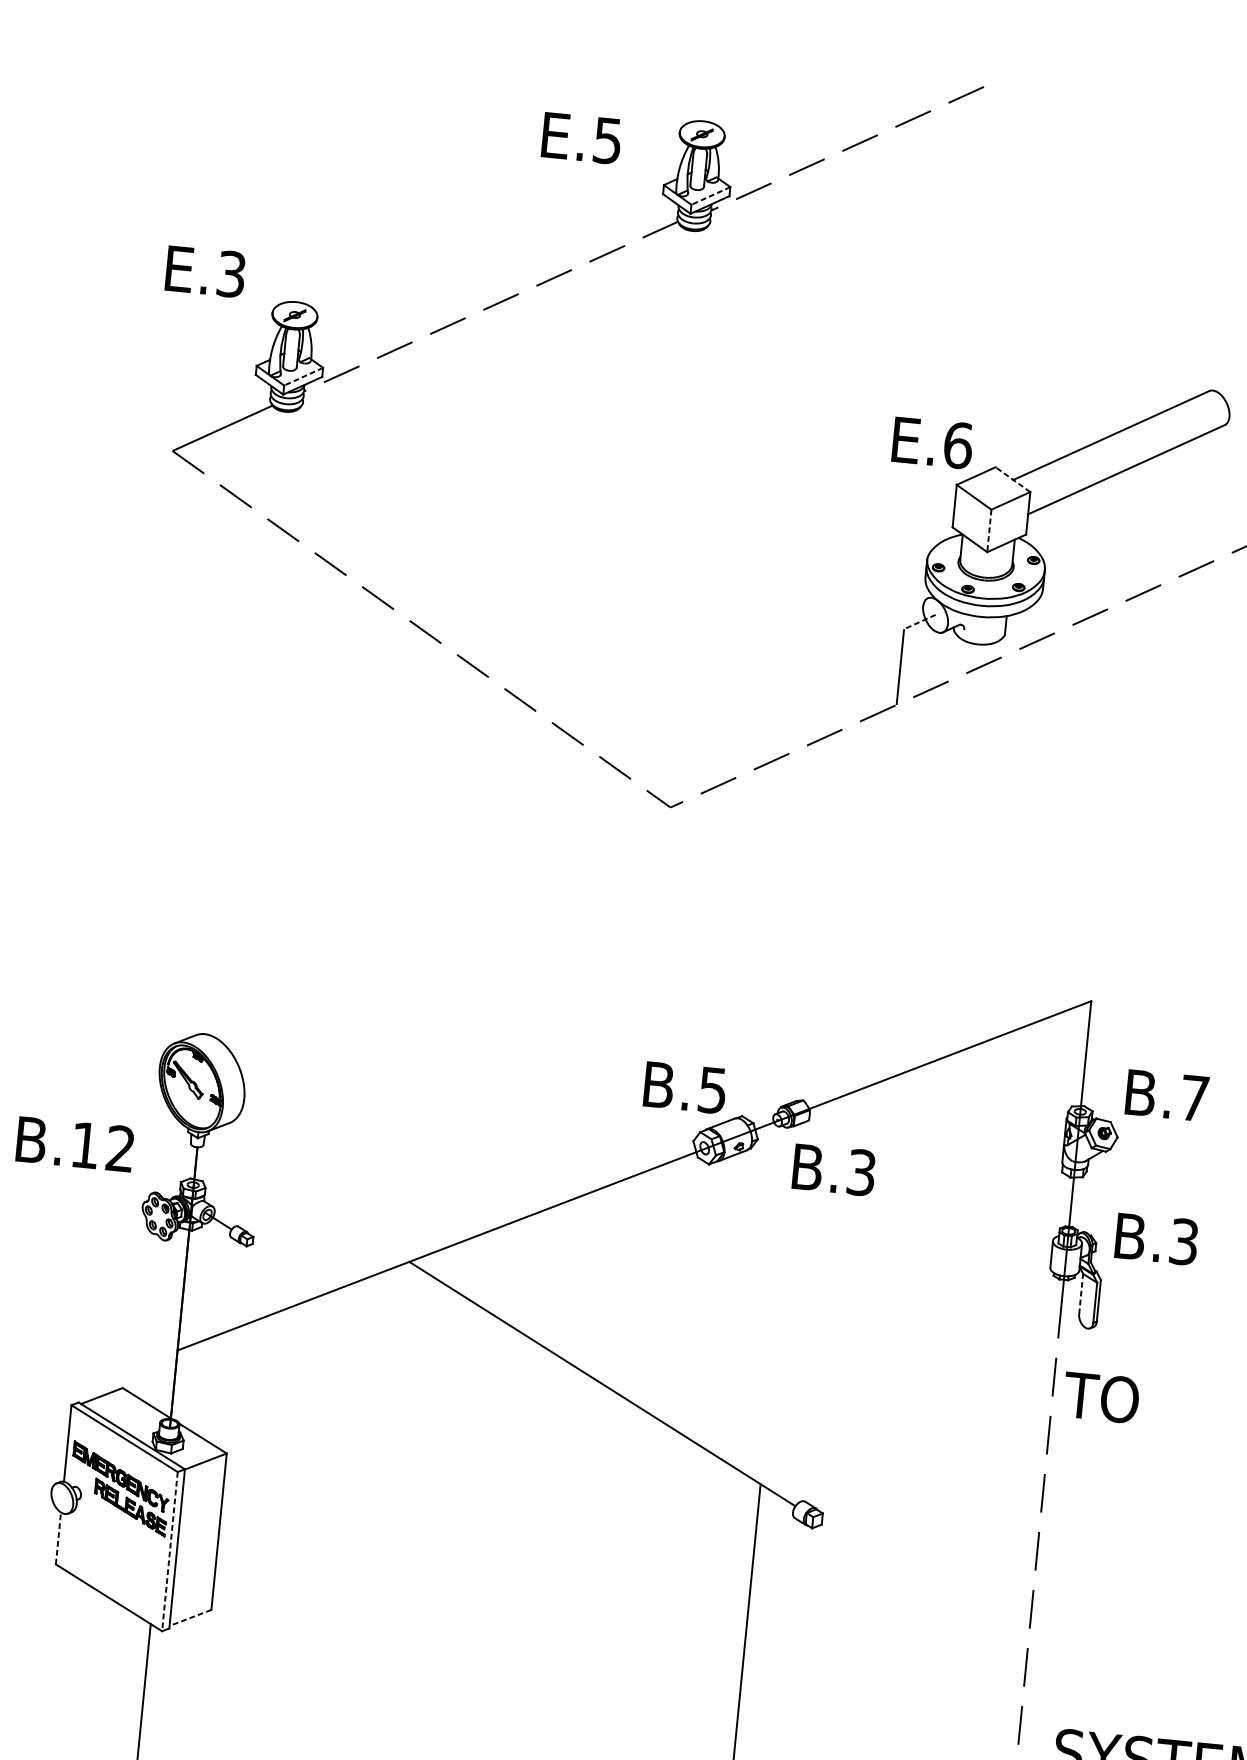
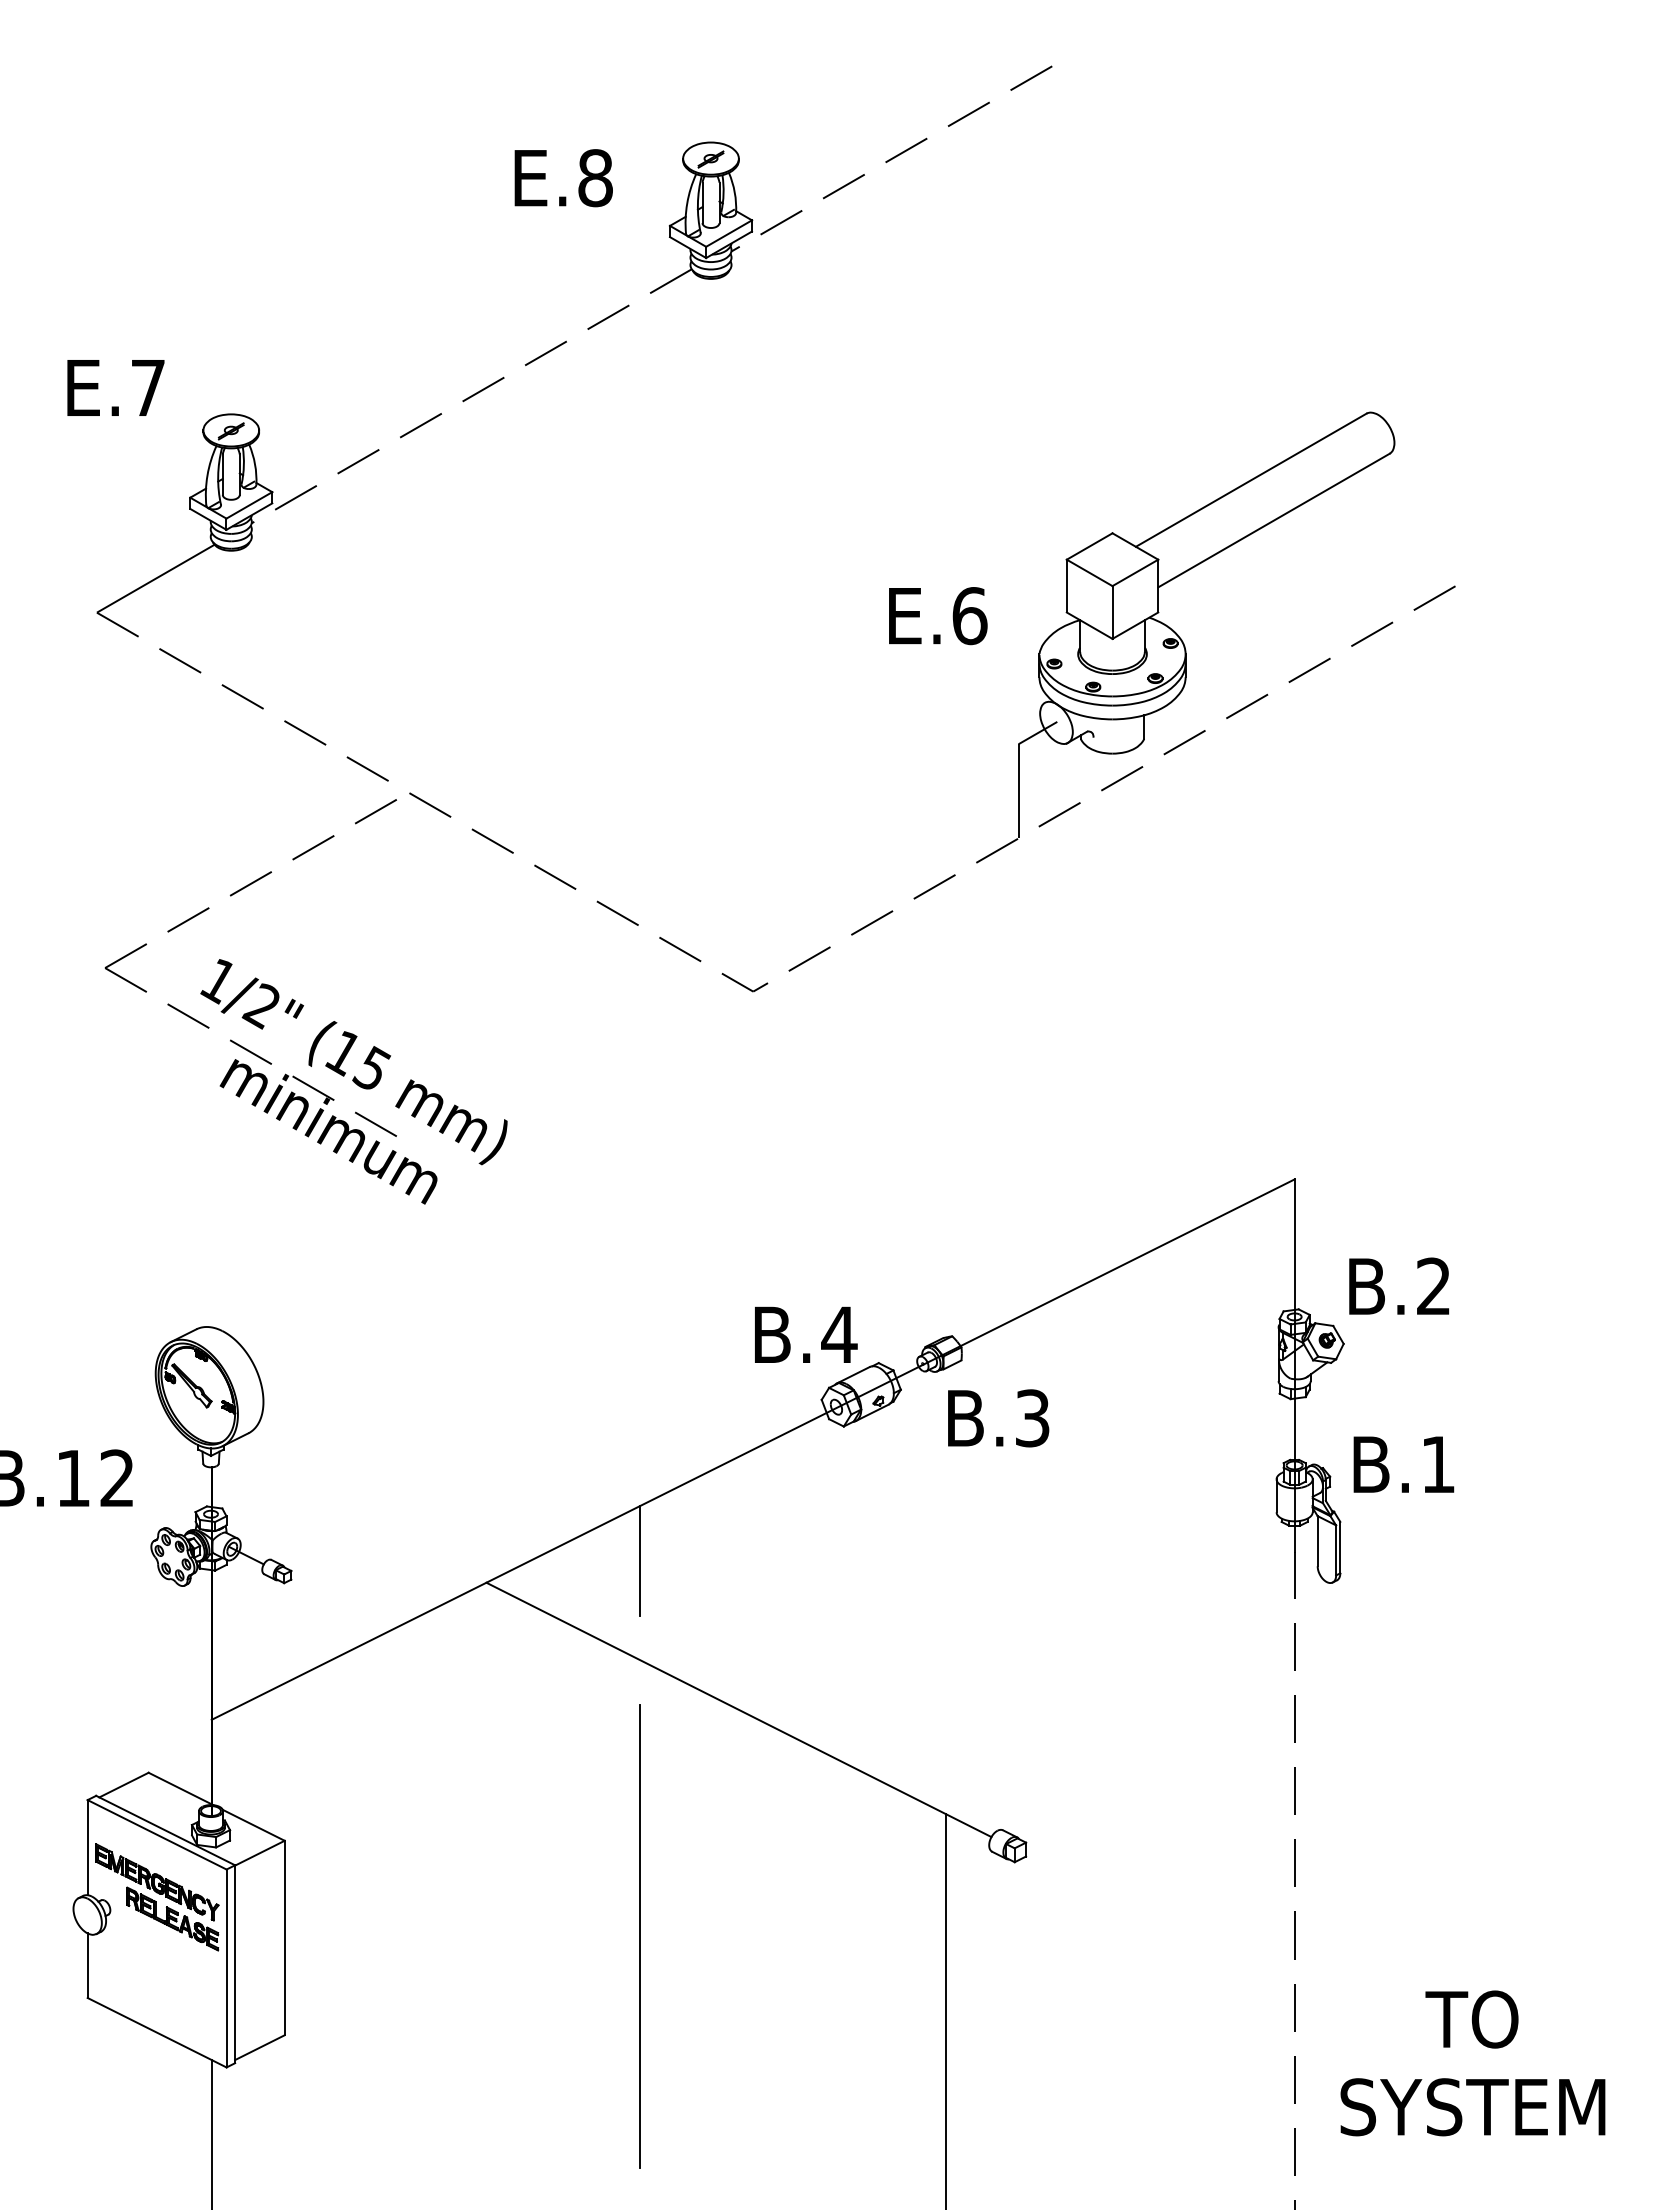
text: (607, 141) -> (595, 178), E.5 -> E.8
line: (710, 195) -> (728, 233), dashed -> solid
text: (230, 274) -> (147, 388), E.3 -> E.7
line: (302, 376) -> (248, 505), dashed -> solid
text: (932, 443) -> (938, 616), moved
line: (1012, 479) -> (1134, 546), dashed -> solid
line: (989, 531) -> (1112, 613), dashed -> solid
line: (919, 622) -> (1037, 733), dashed -> solid
part: (309, 780) -> (305, 1001), added
text: (712, 1090) -> (839, 1334), B.5 -> B.4
text: (1194, 1097) -> (1433, 1285), B.7 -> B.2
text: (1183, 1241) -> (1437, 1464), B.3 -> B.1
line: (535, 1256) -> (640, 1560), added
line: (1081, 1293) -> (1317, 1540), dashed -> solid
text: (1100, 1397) -> (1471, 2019), moved
line: (58, 1538) -> (87, 1965), dashed -> solid
line: (169, 1551) -> (226, 1968), dashed -> solid
line: (505, 1558) -> (640, 1936), added
line: (190, 1617) -> (259, 2047), dashed -> solid

